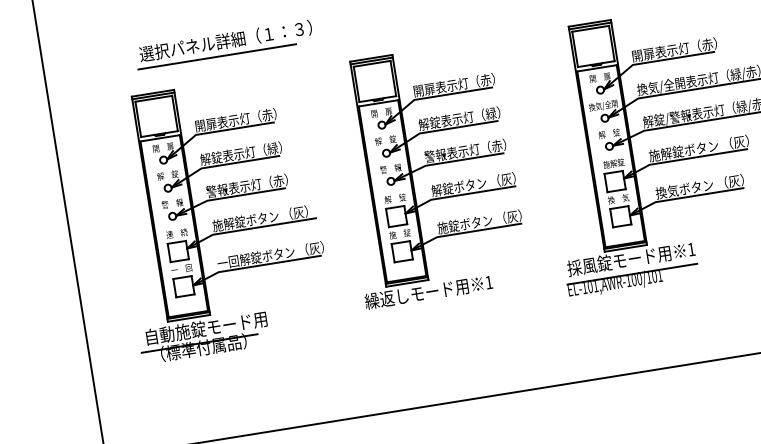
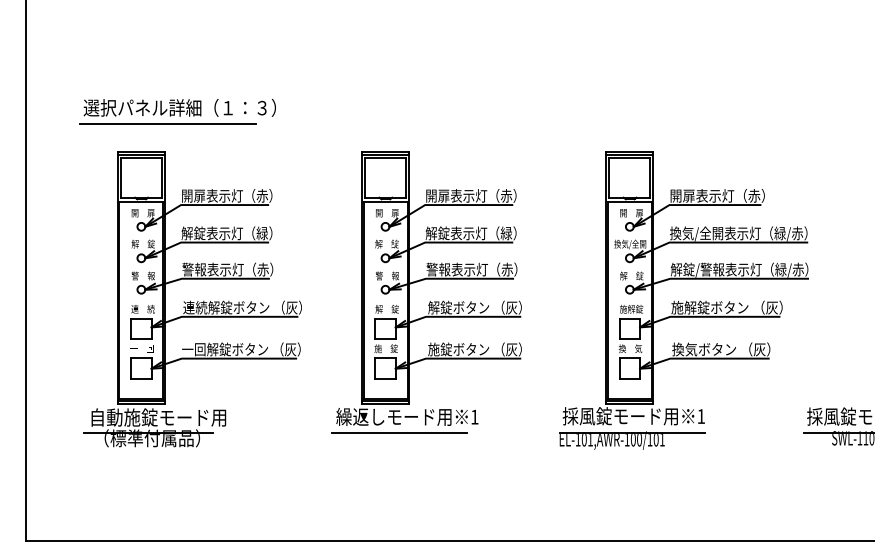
part: (224, 44) -> (177, 111), moved
text: (265, 217) -> (242, 307), 施解錠ボタン （灰） -> 連続解錠ボタン （灰）
line: (424, 307) -> (399, 433), added

